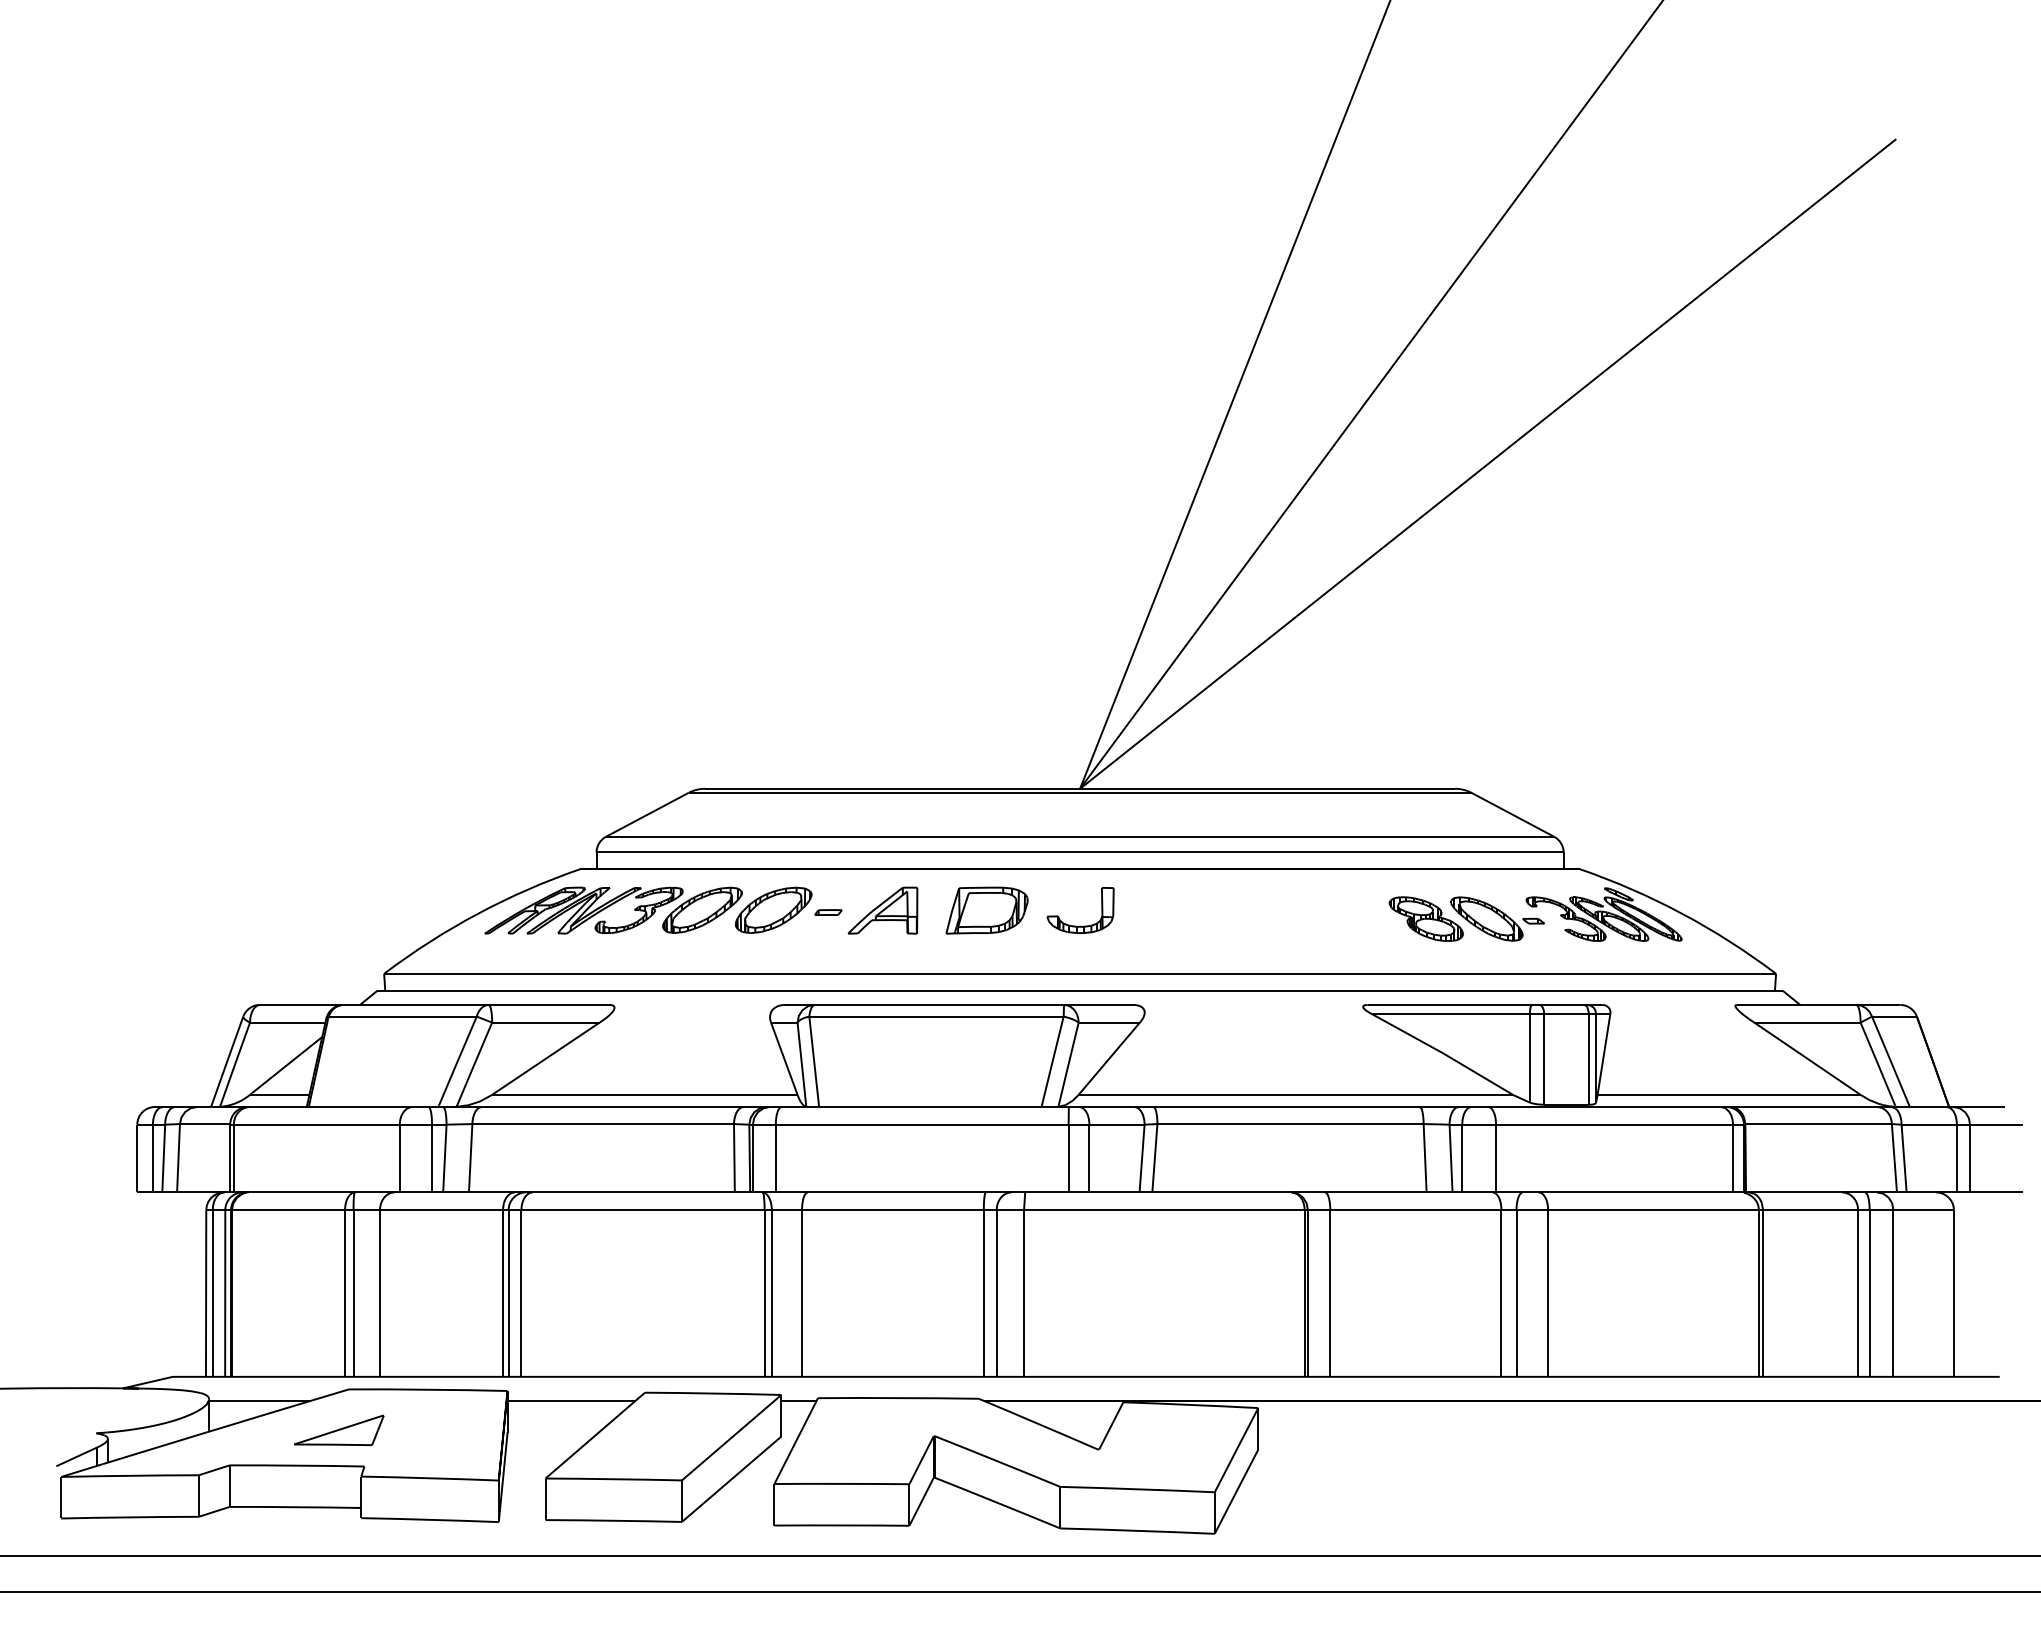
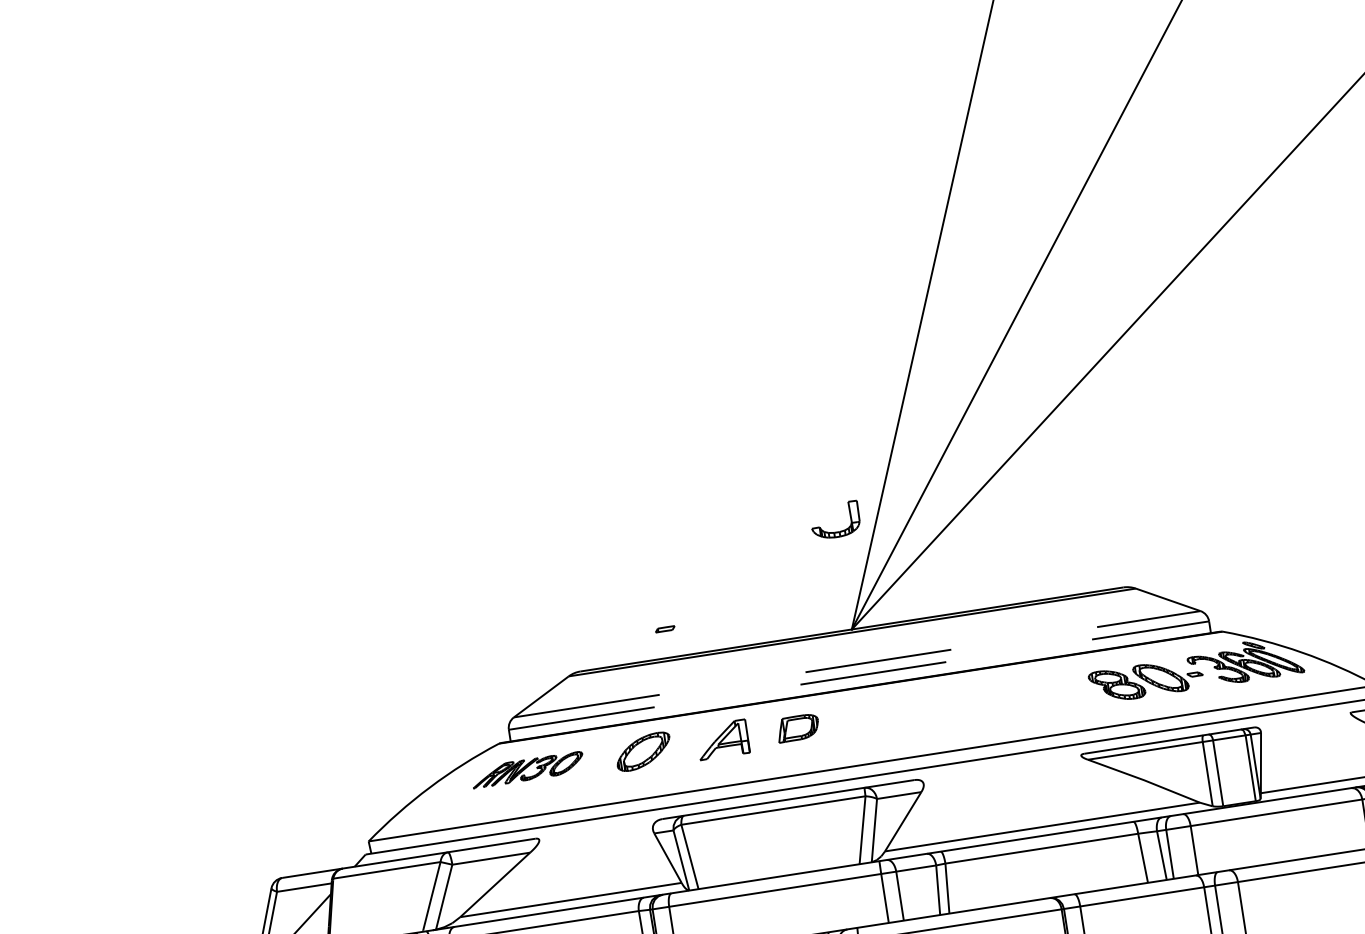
line: (1080, 836) -> (857, 663), solid -> dashed
line: (1080, 852) -> (859, 675), solid -> dashed
part: (613, 910) -> (527, 769), size x0.6
part: (986, 910) -> (797, 728), size x0.7
part: (828, 912) -> (665, 629), moved
part: (1080, 925) -> (836, 531), moved

